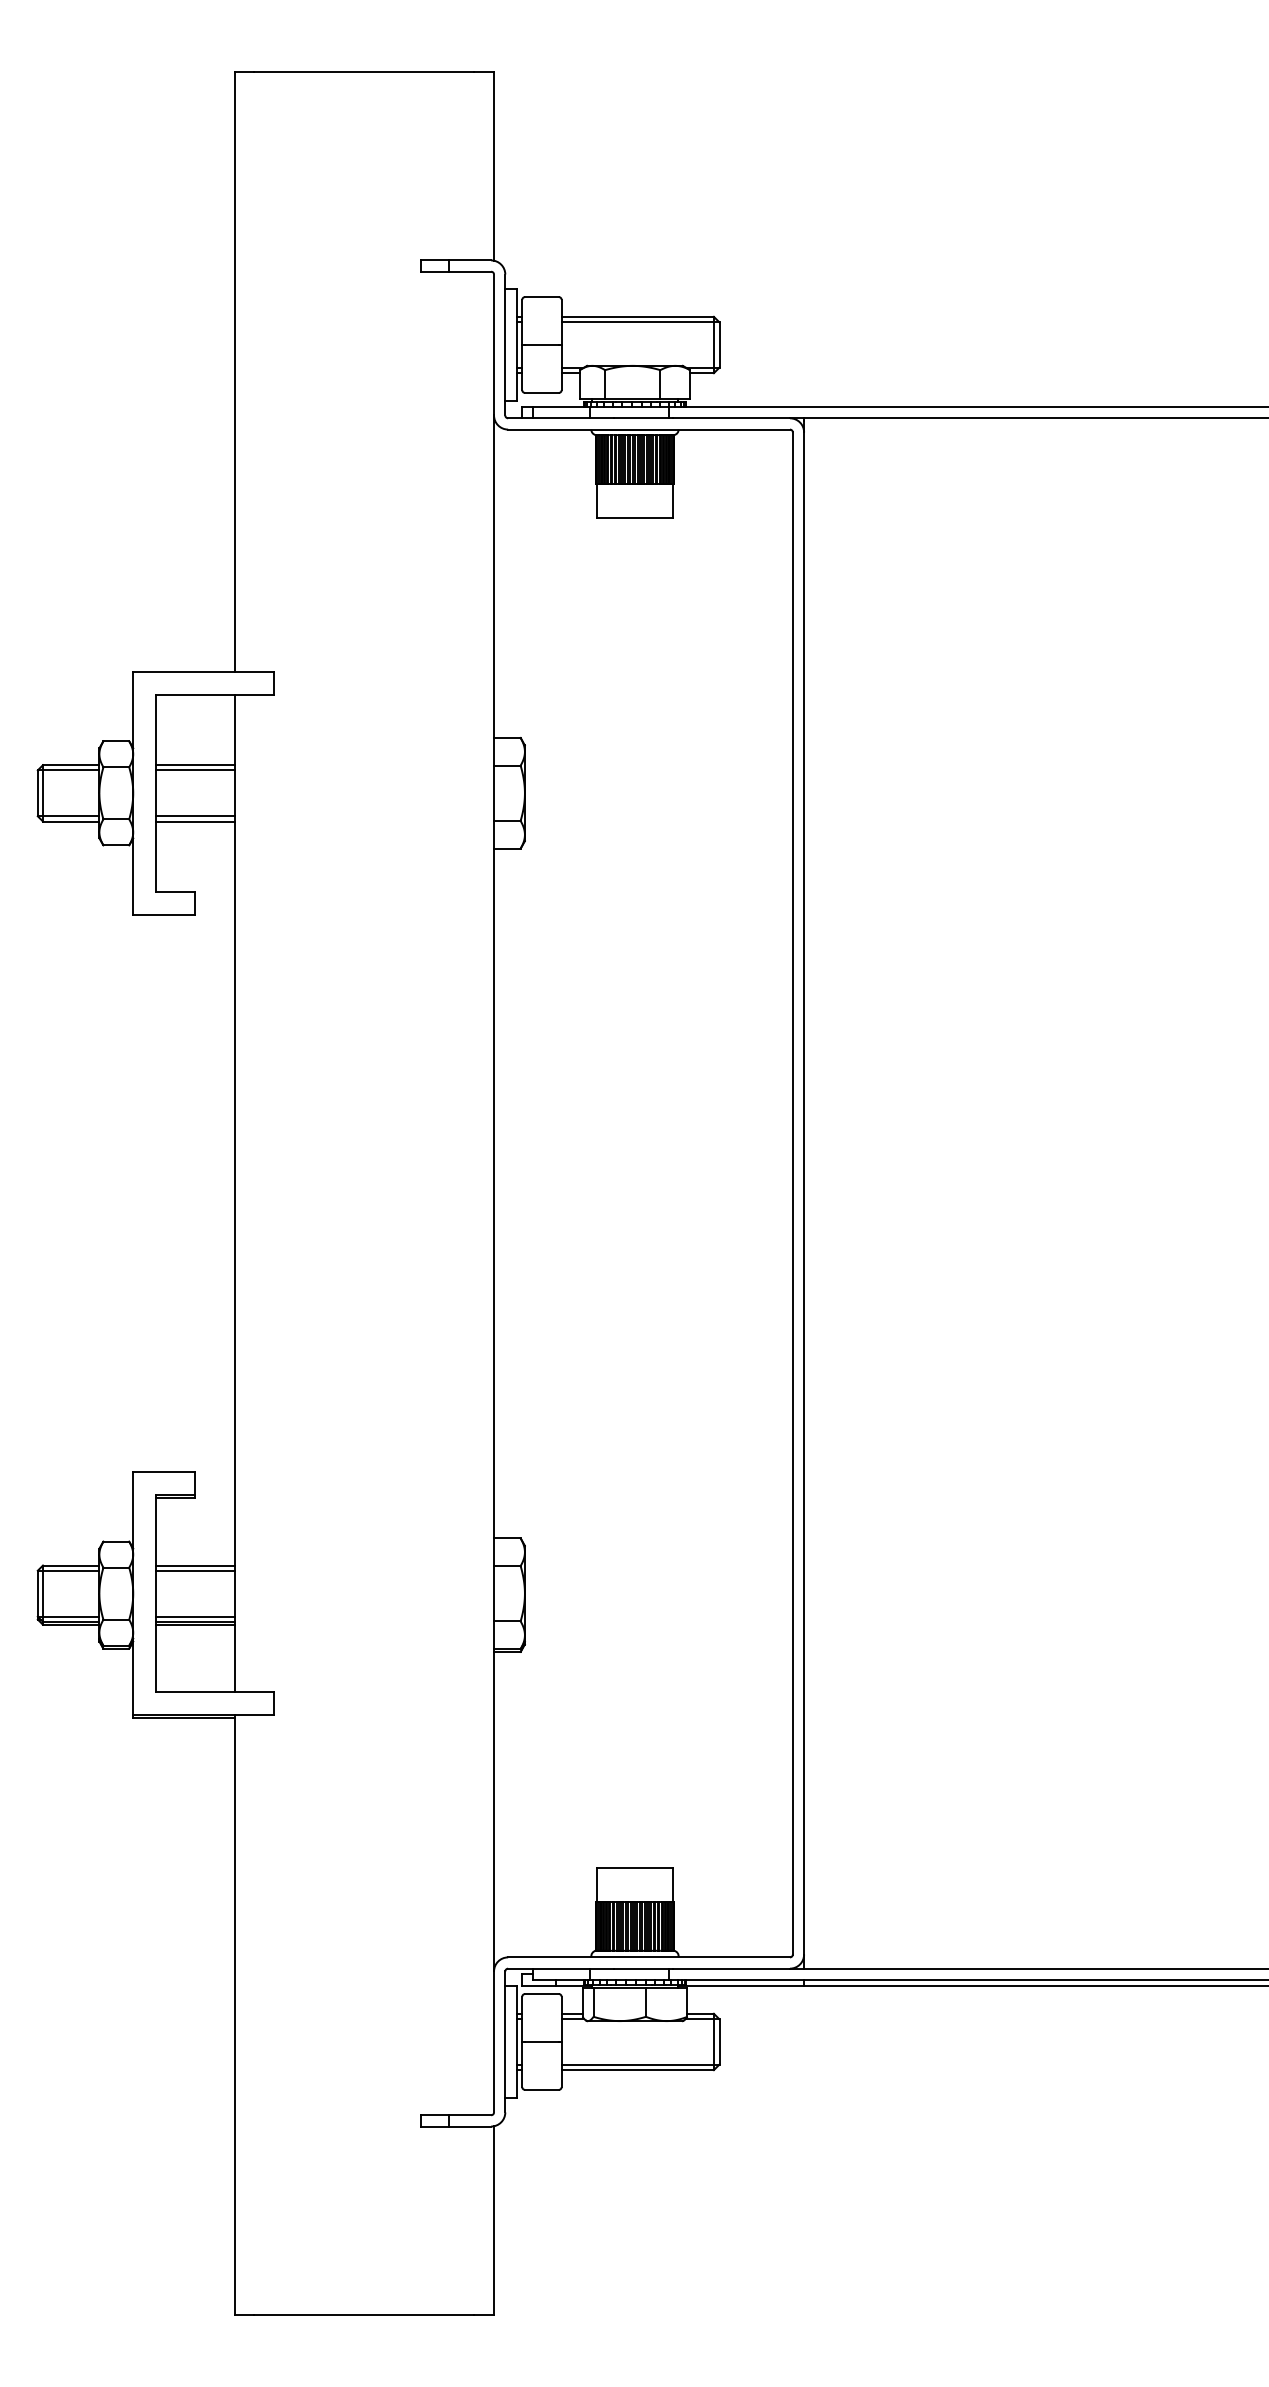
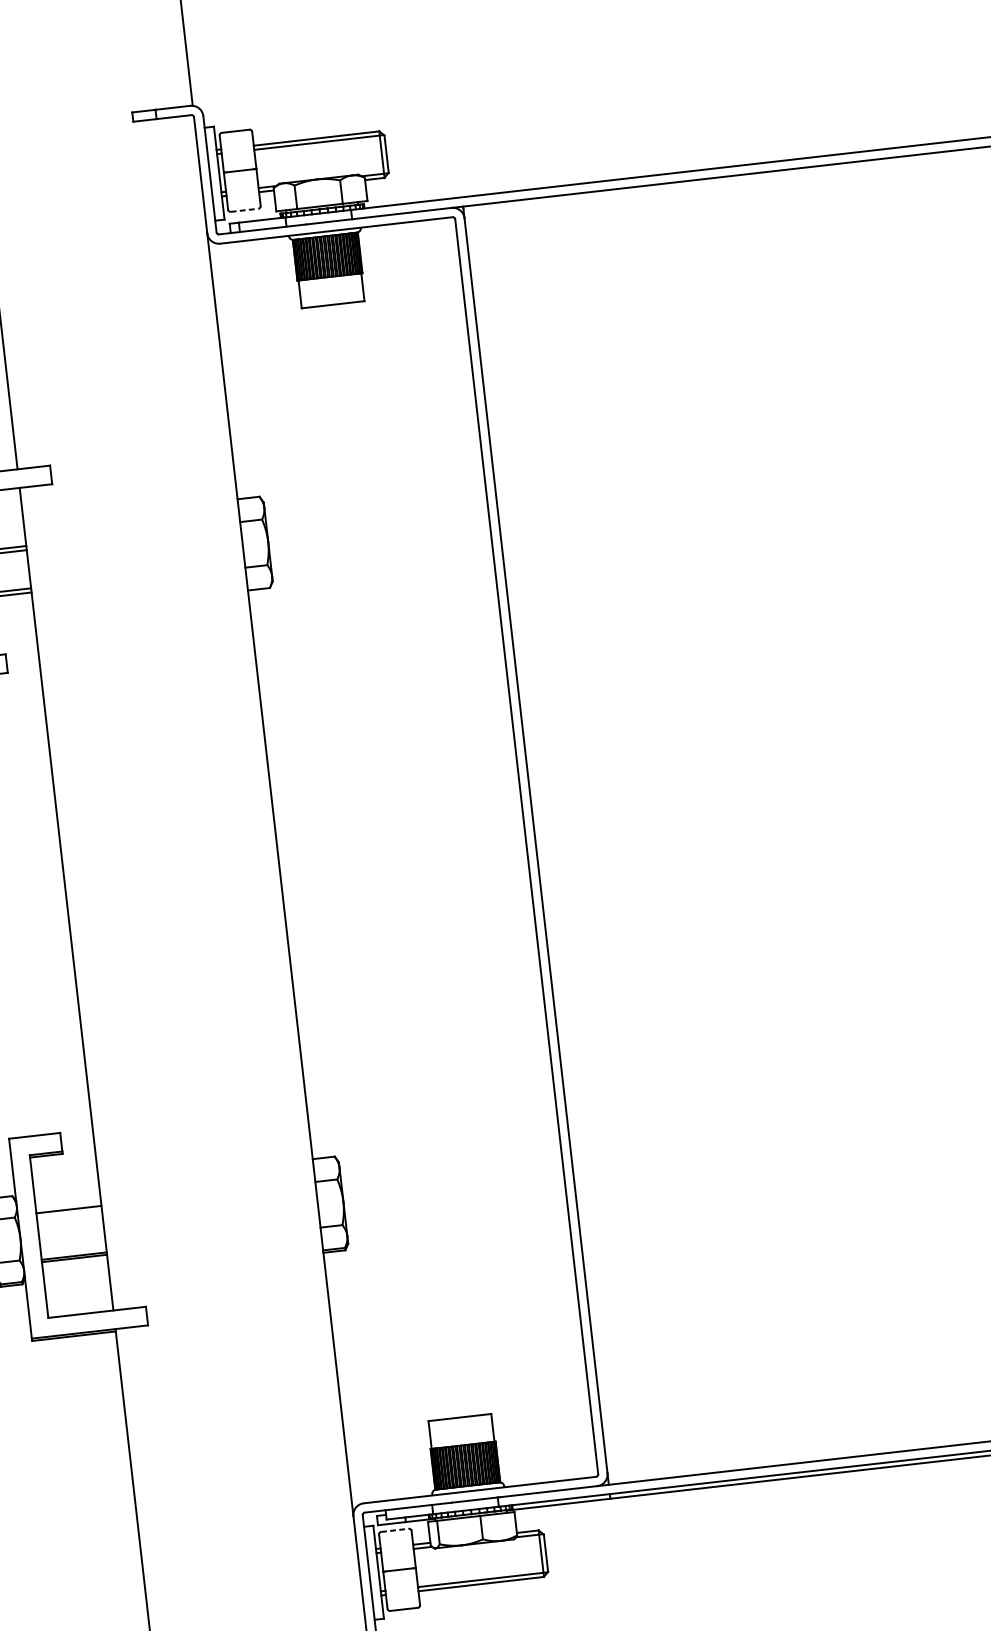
line: (541, 392) -> (244, 209), solid -> dashed
line: (194, 1570) -> (68, 1213), removed
line: (194, 1616) -> (73, 1251), removed
line: (541, 1994) -> (394, 1530), solid -> dashed

